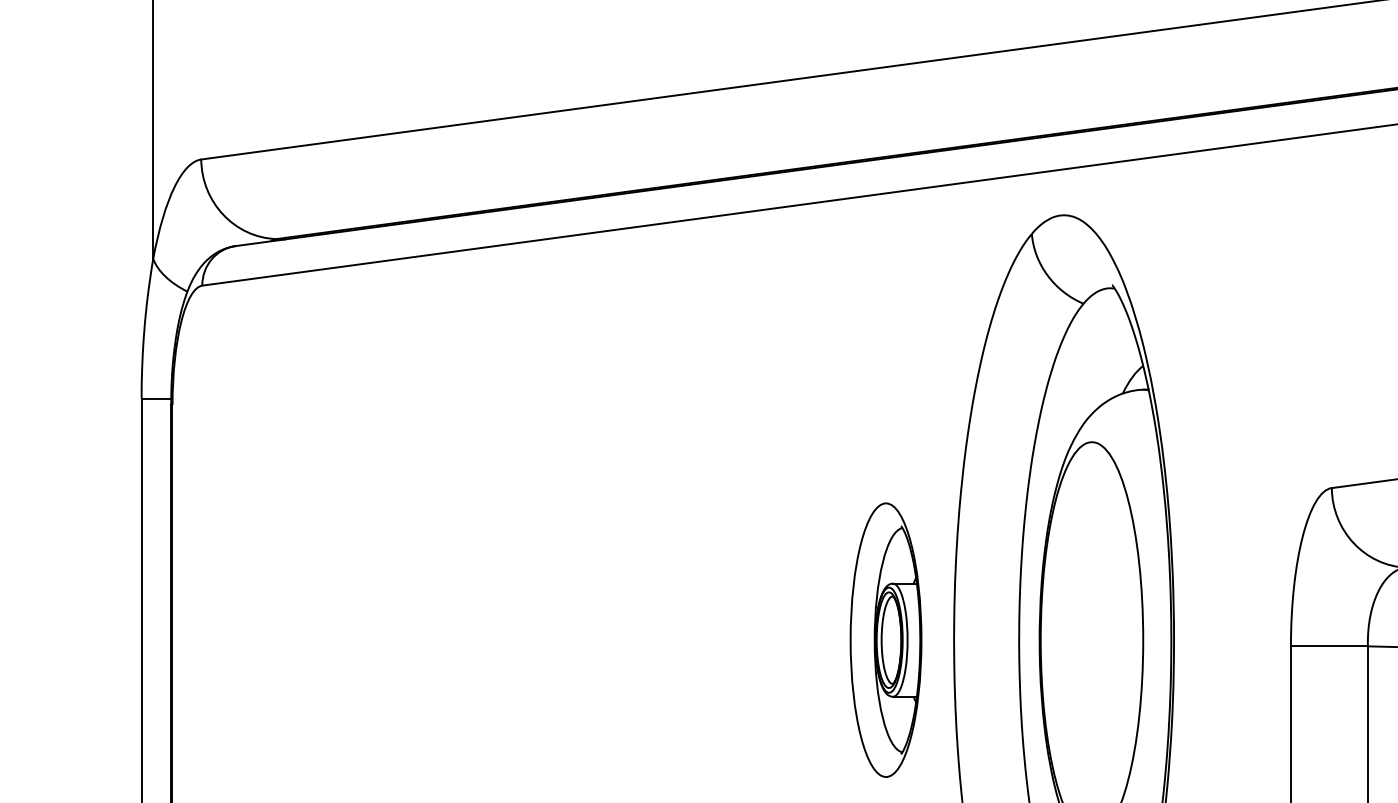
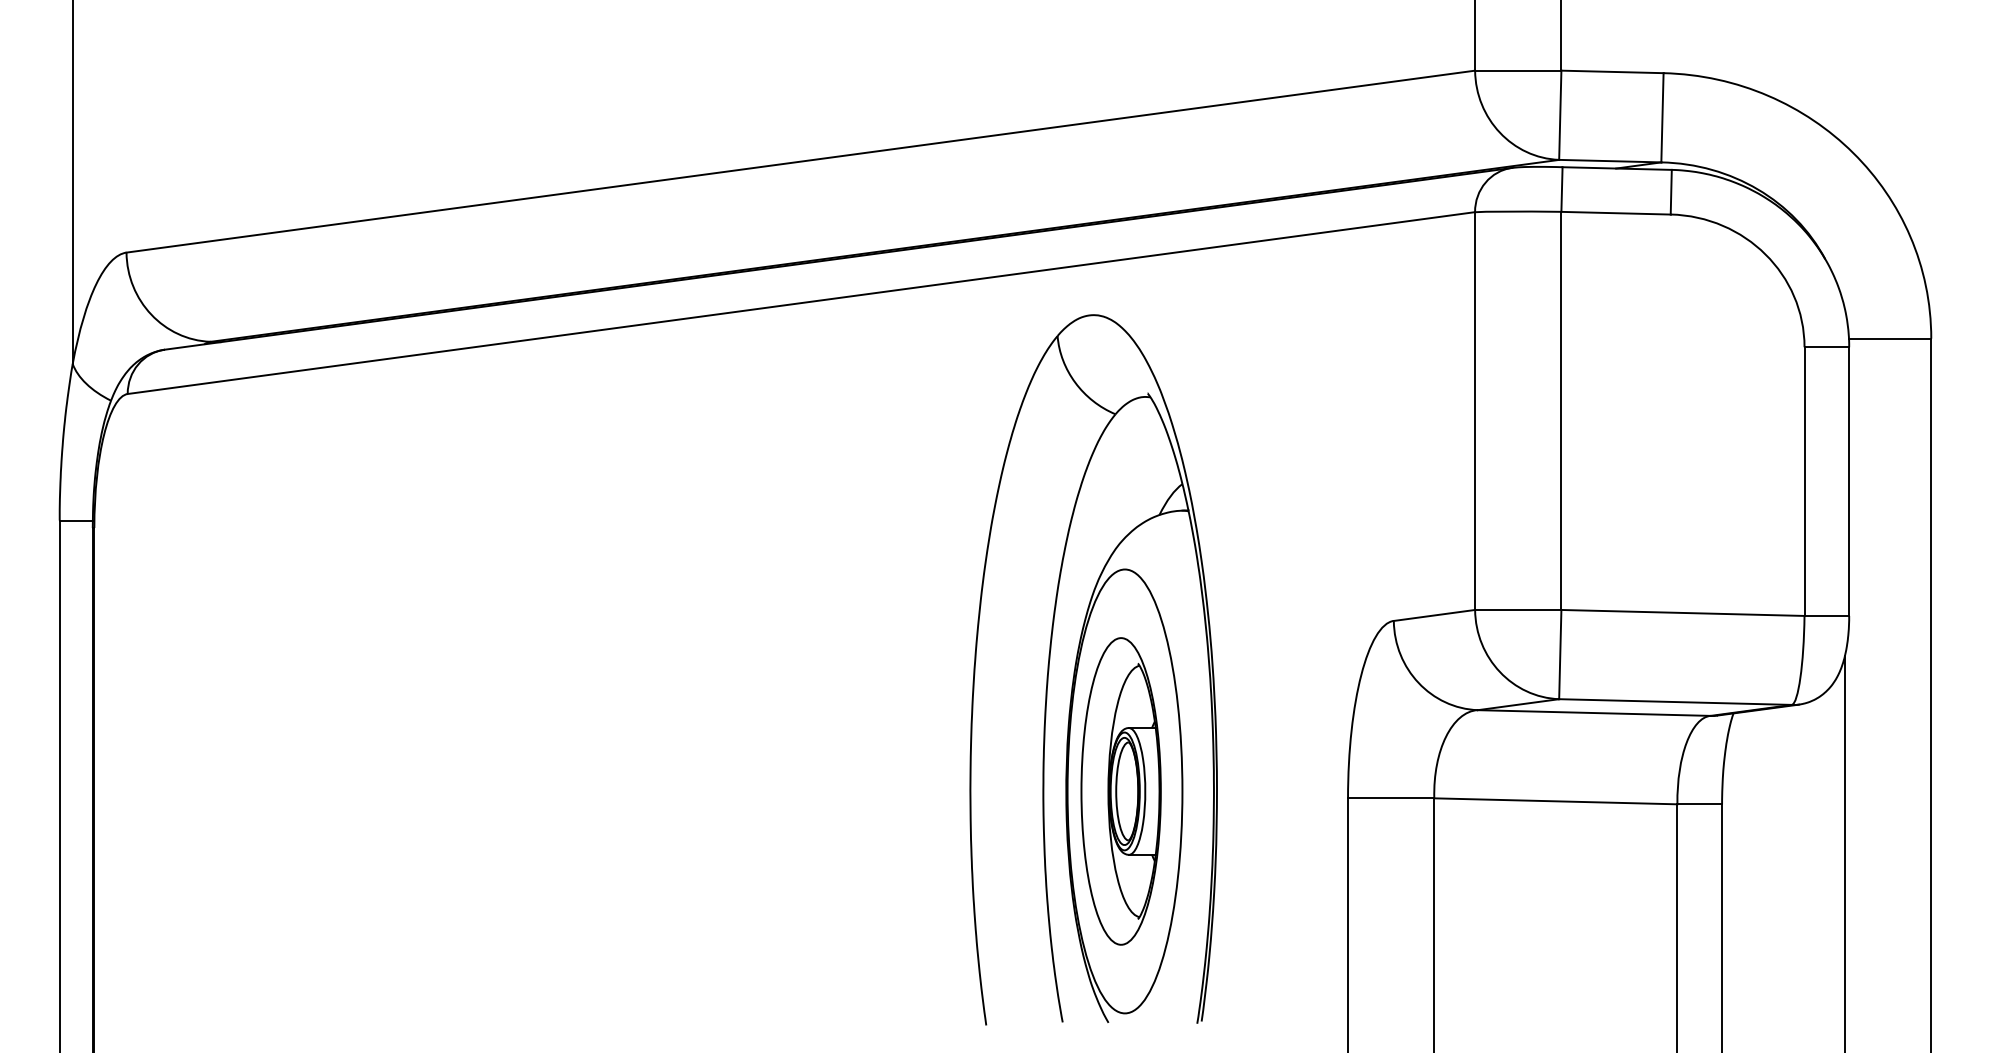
part: (885, 640) -> (1120, 791), moved

